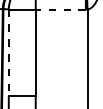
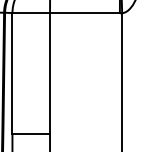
line: (60, 9) -> (84, 13), dashed -> solid
line: (8, 53) -> (12, 74), dashed -> solid

